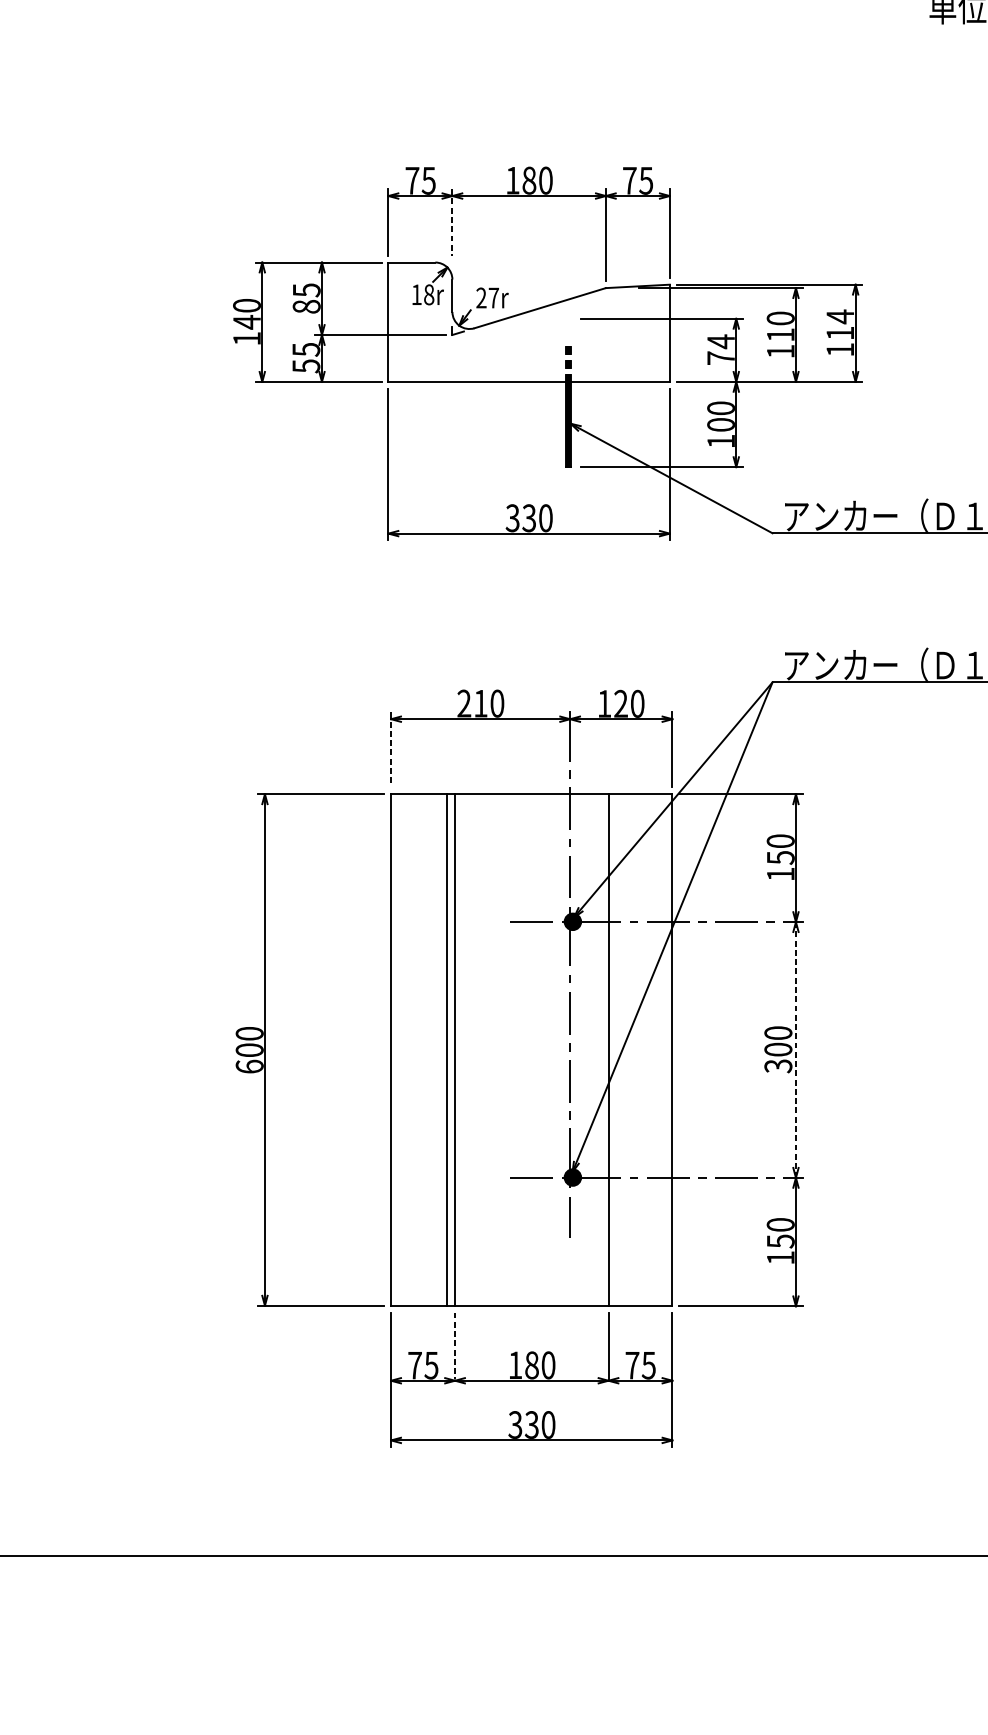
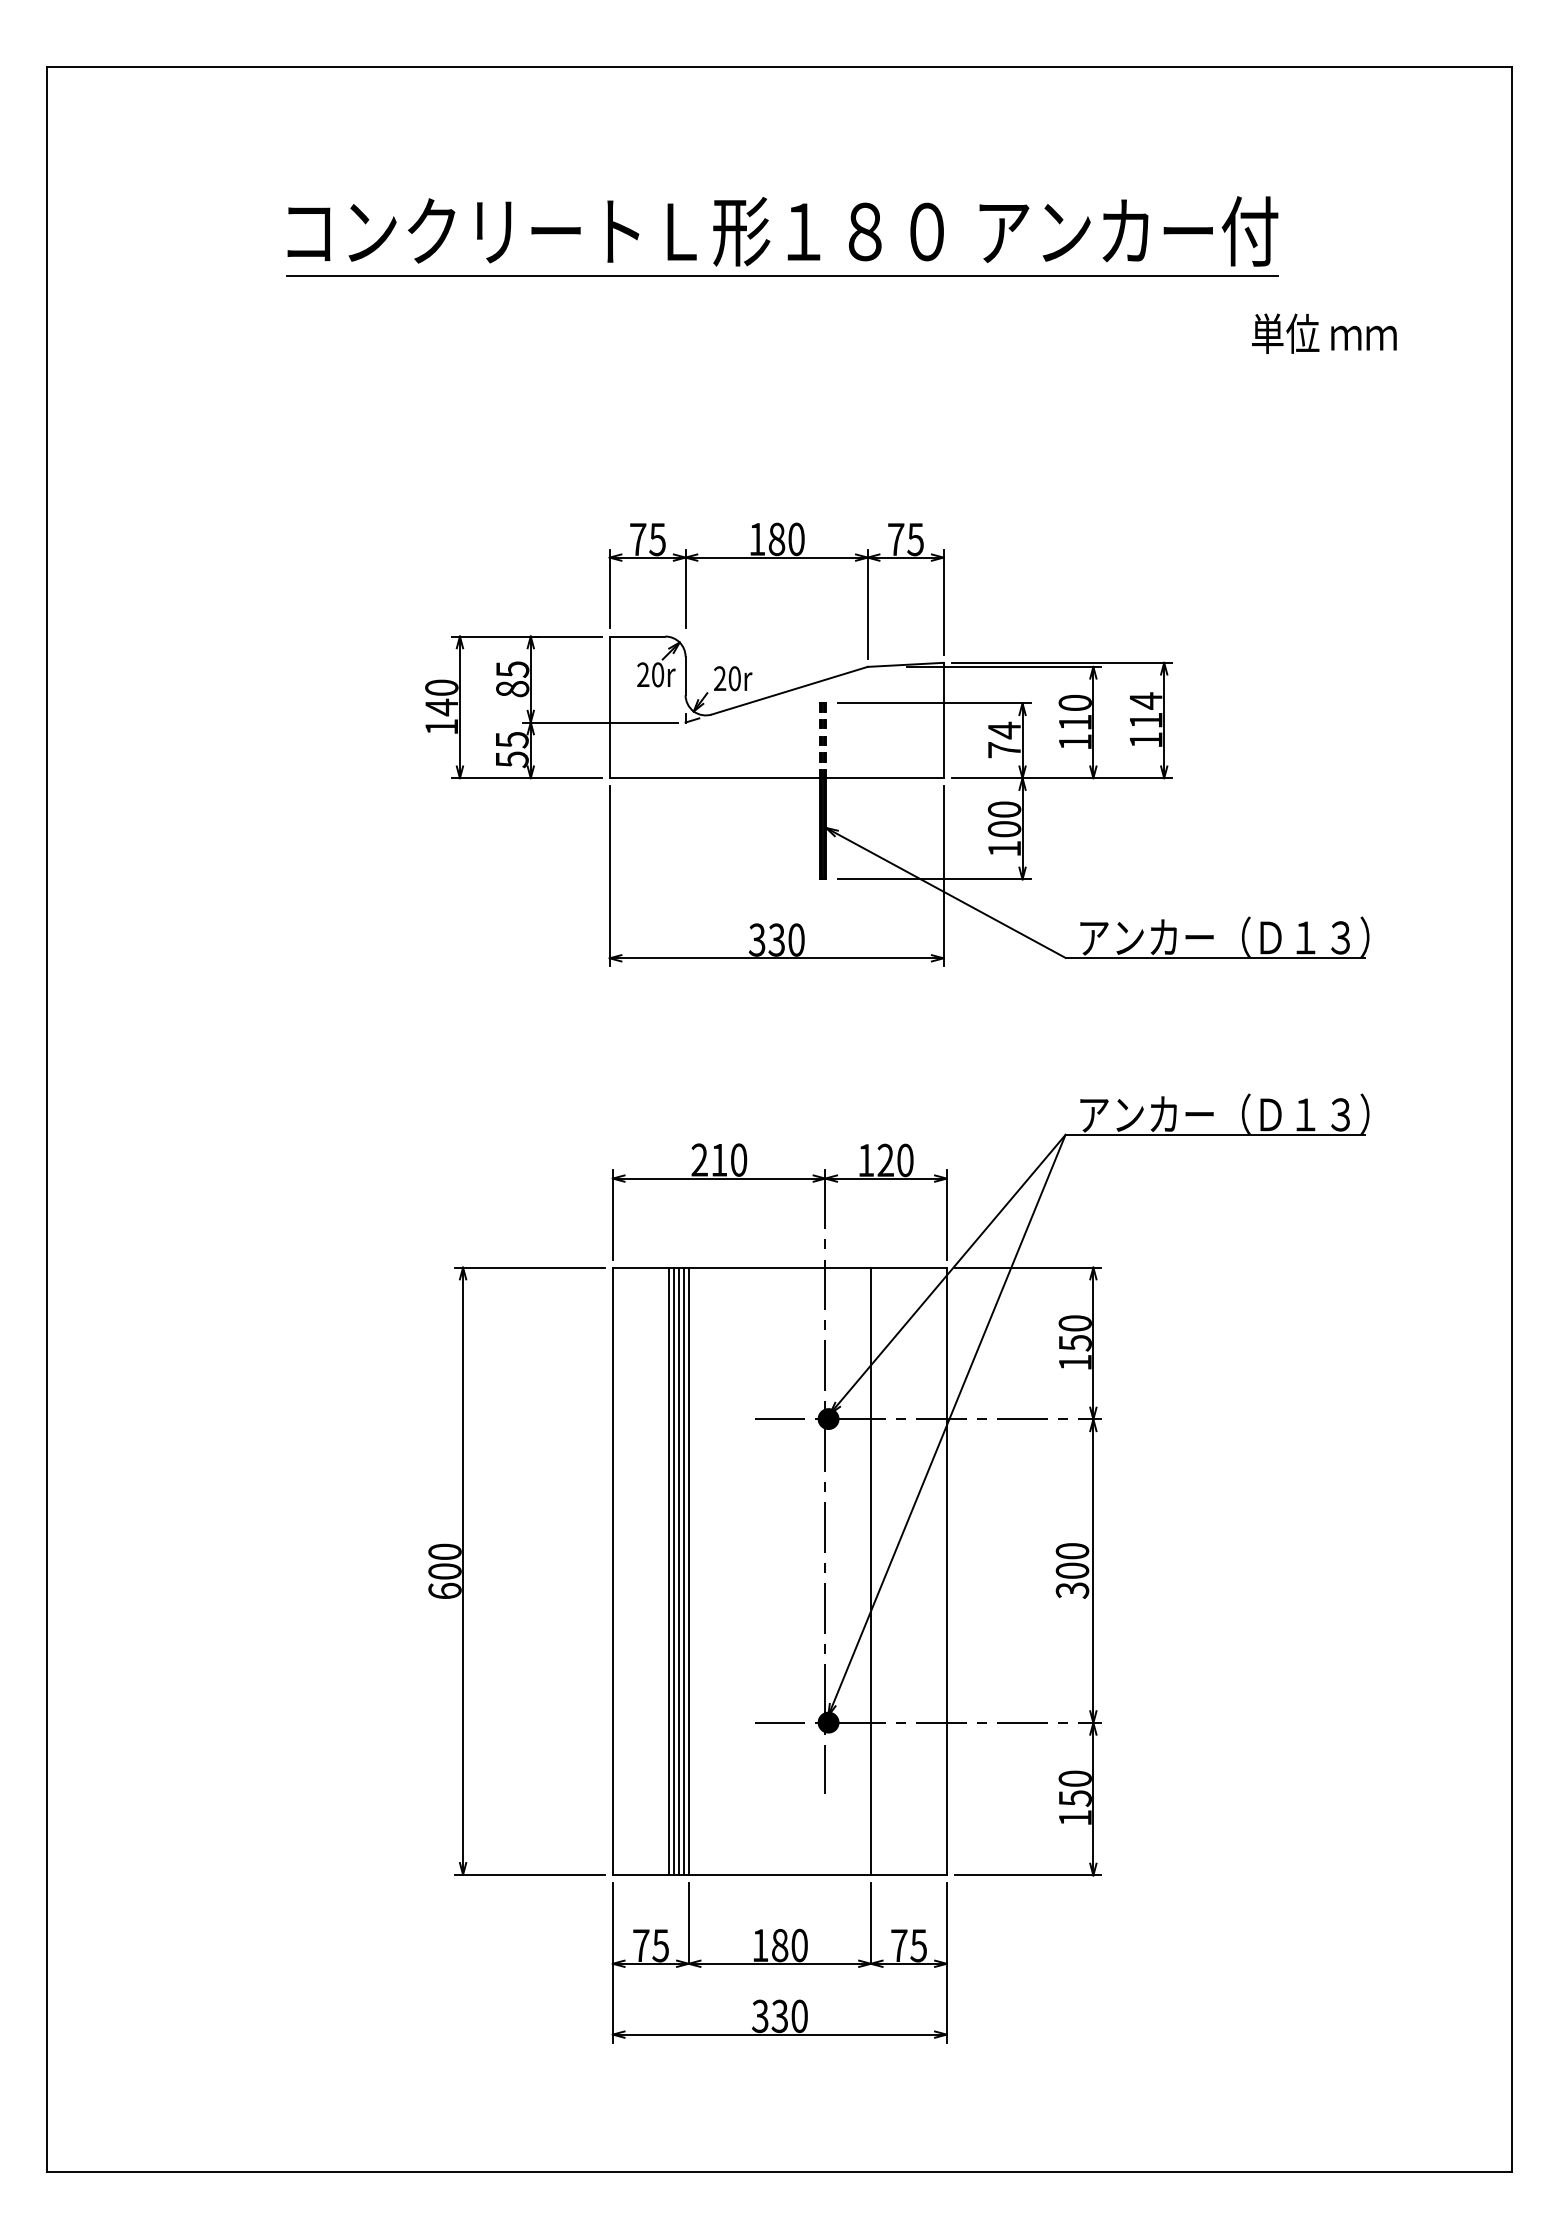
line: (452, 222) -> (685, 589), dashed -> solid
text: (422, 294) -> (650, 674), 18r -> 20r
text: (493, 297) -> (734, 678), 27r -> 20r
part: (567, 329) -> (822, 715), added
line: (390, 750) -> (612, 1215), dashed -> solid
line: (438, 1049) -> (668, 1570), added
line: (442, 1049) -> (673, 1570), added
line: (450, 1049) -> (683, 1570), added
line: (796, 1050) -> (1093, 1571), dashed -> solid
line: (454, 1345) -> (688, 1922), dashed -> solid

